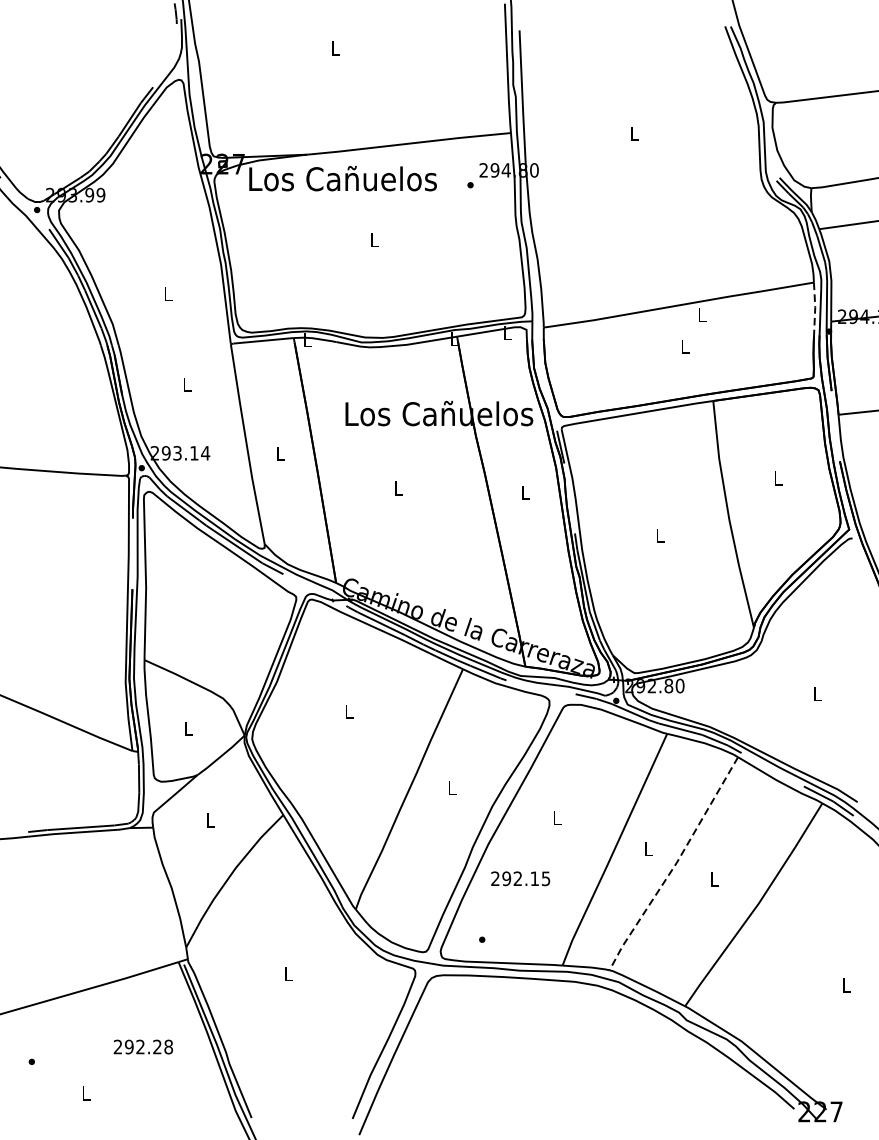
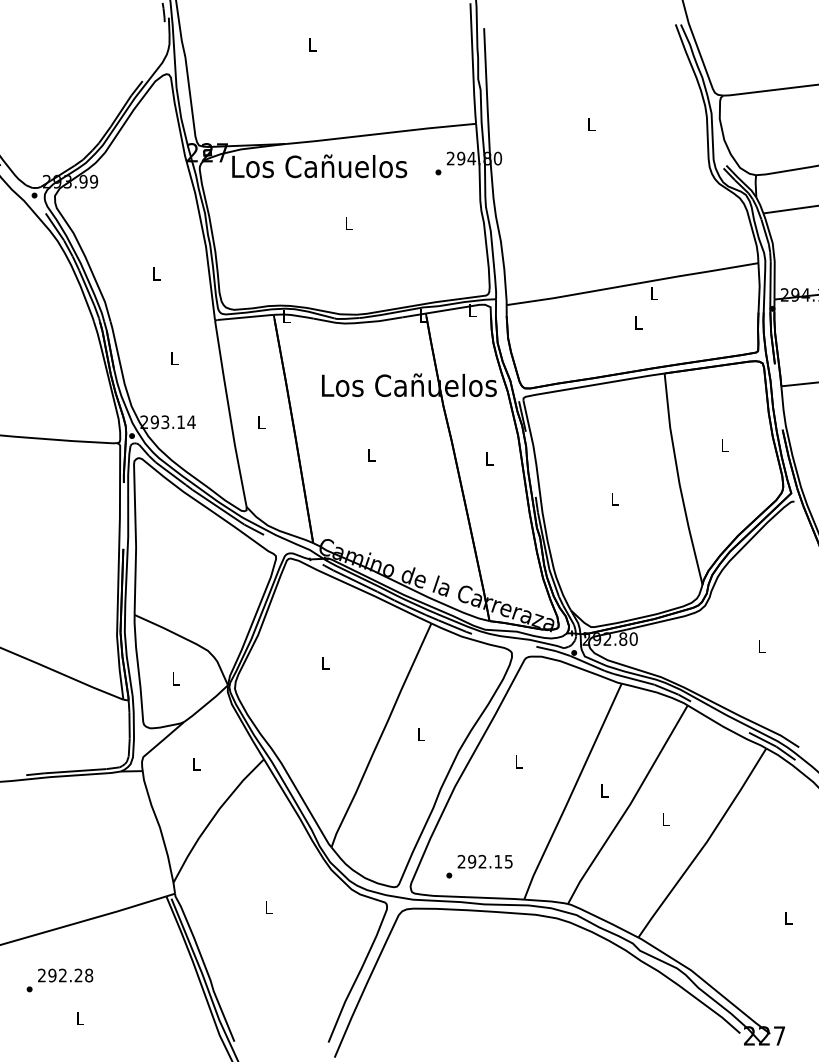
line: (815, 308) -> (759, 287), dashed -> solid
line: (675, 864) -> (629, 805), dashed -> solid
text: (519, 878) -> (484, 861), moved
text: (143, 1046) -> (65, 975), moved

